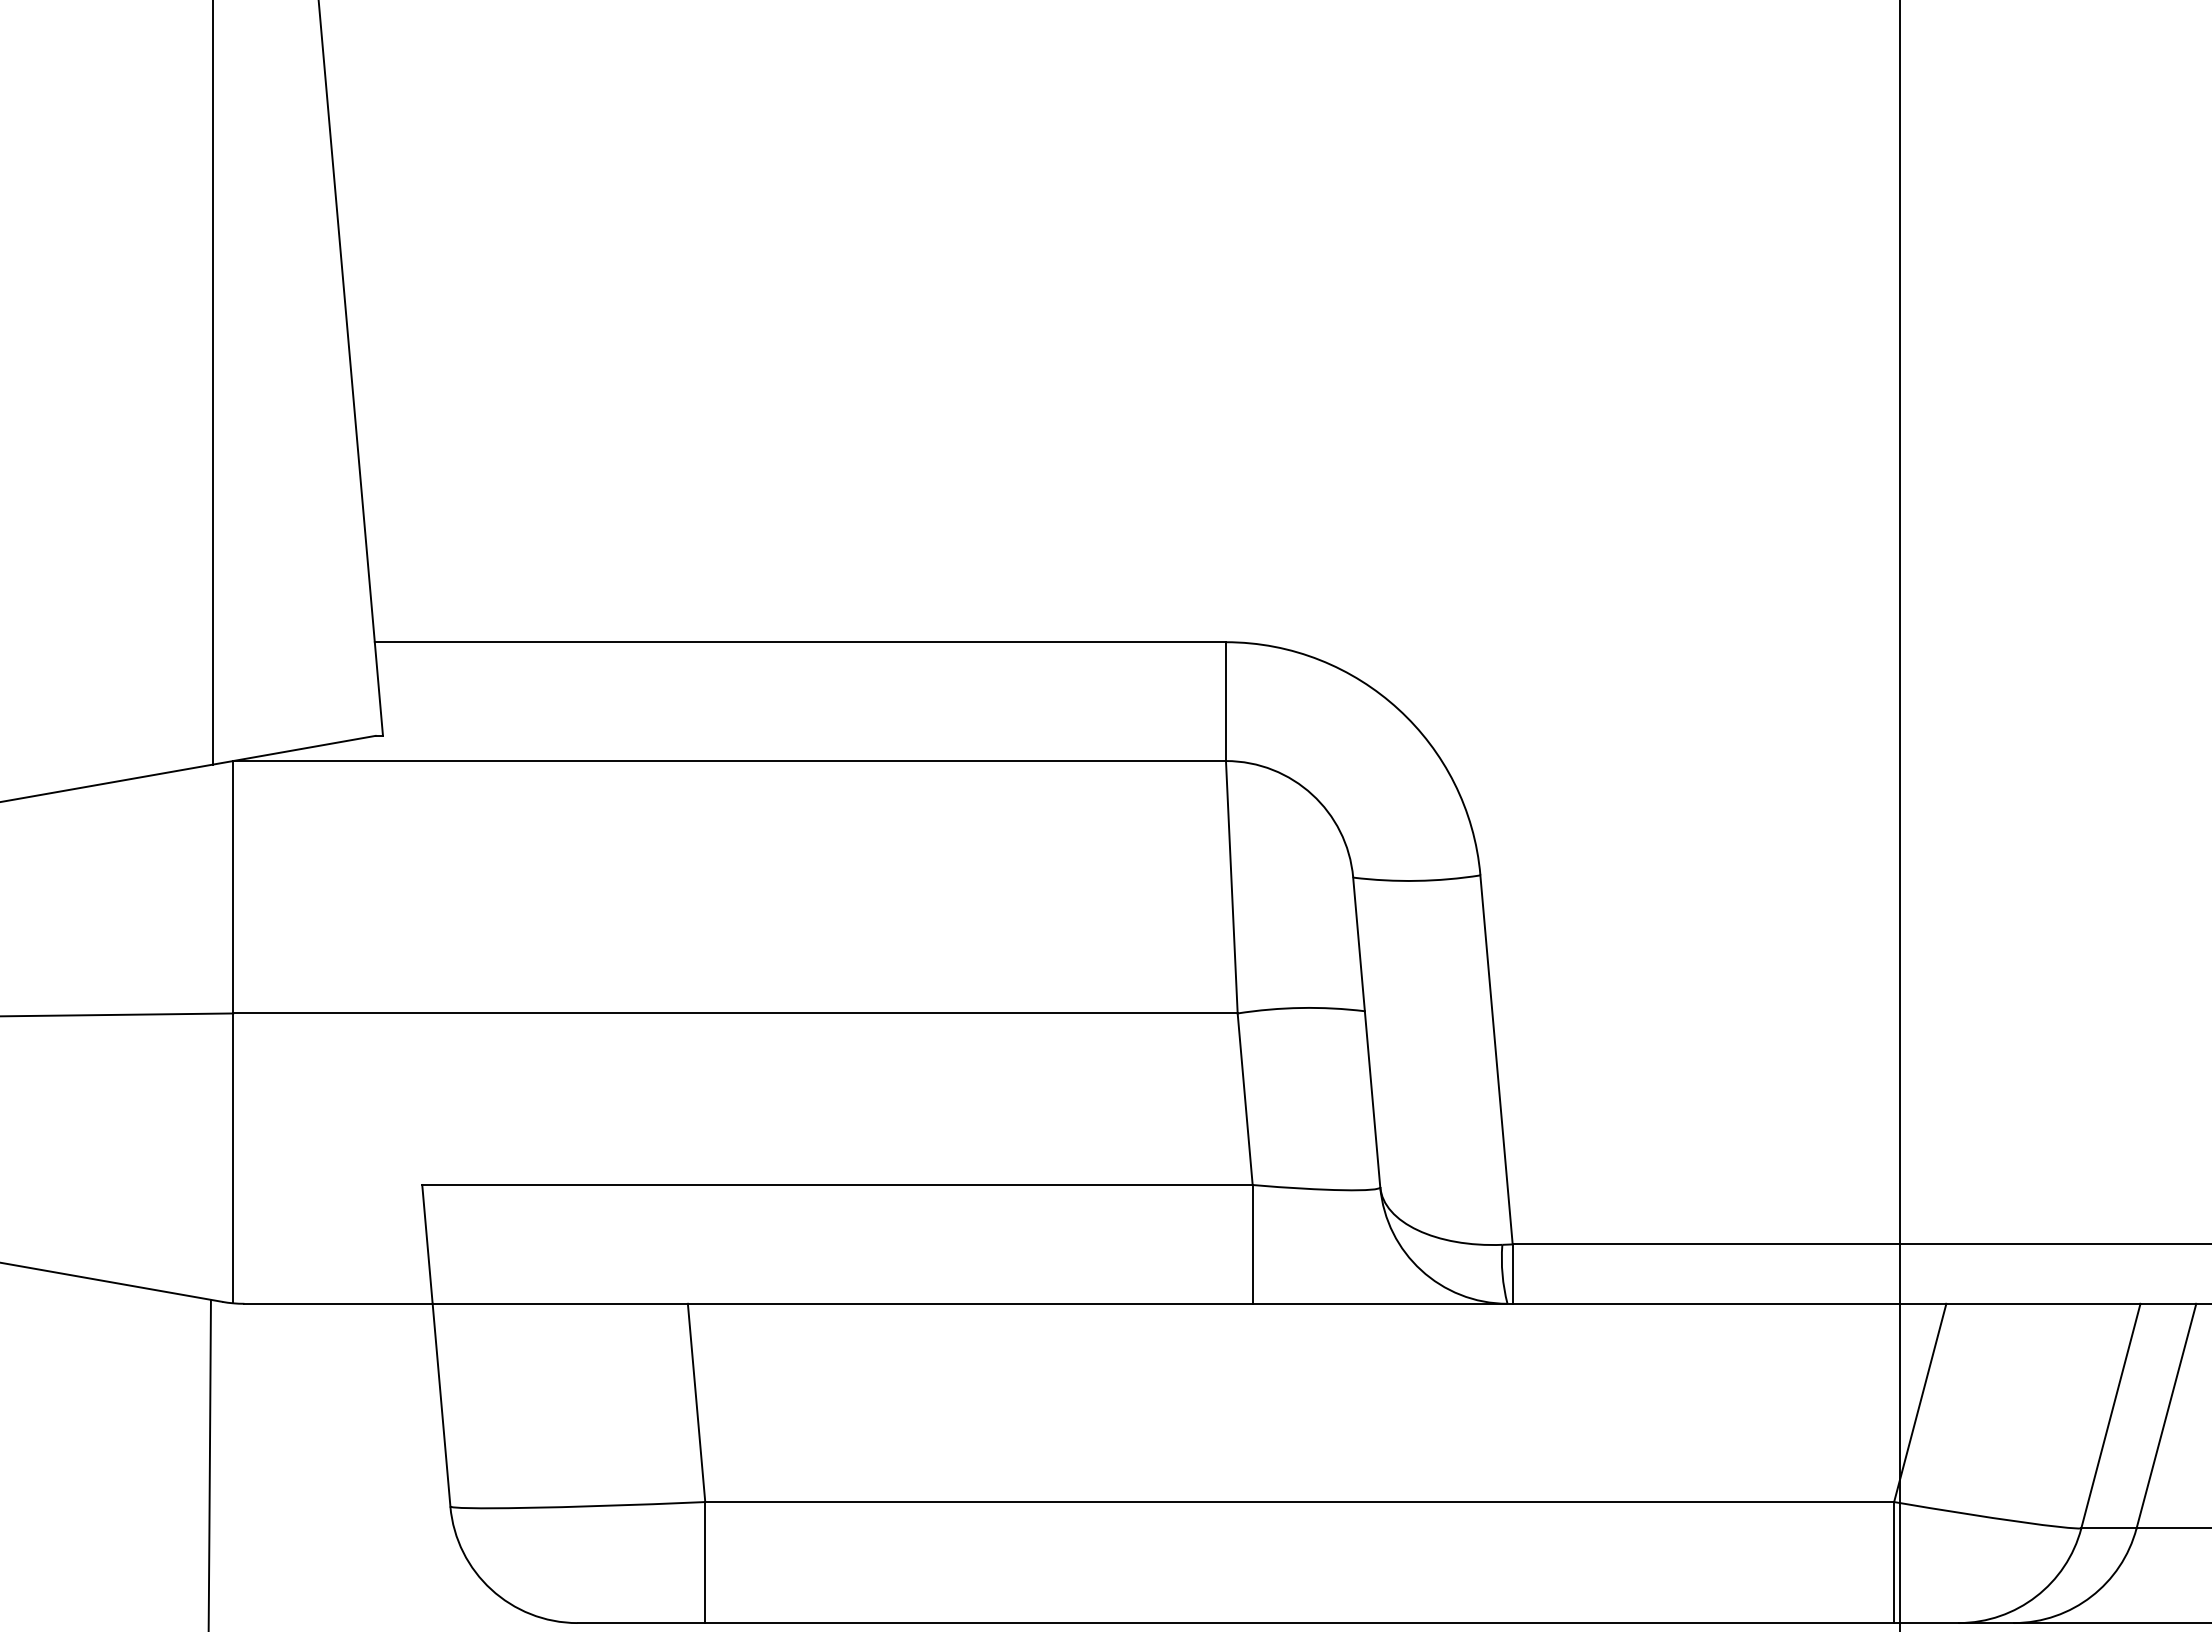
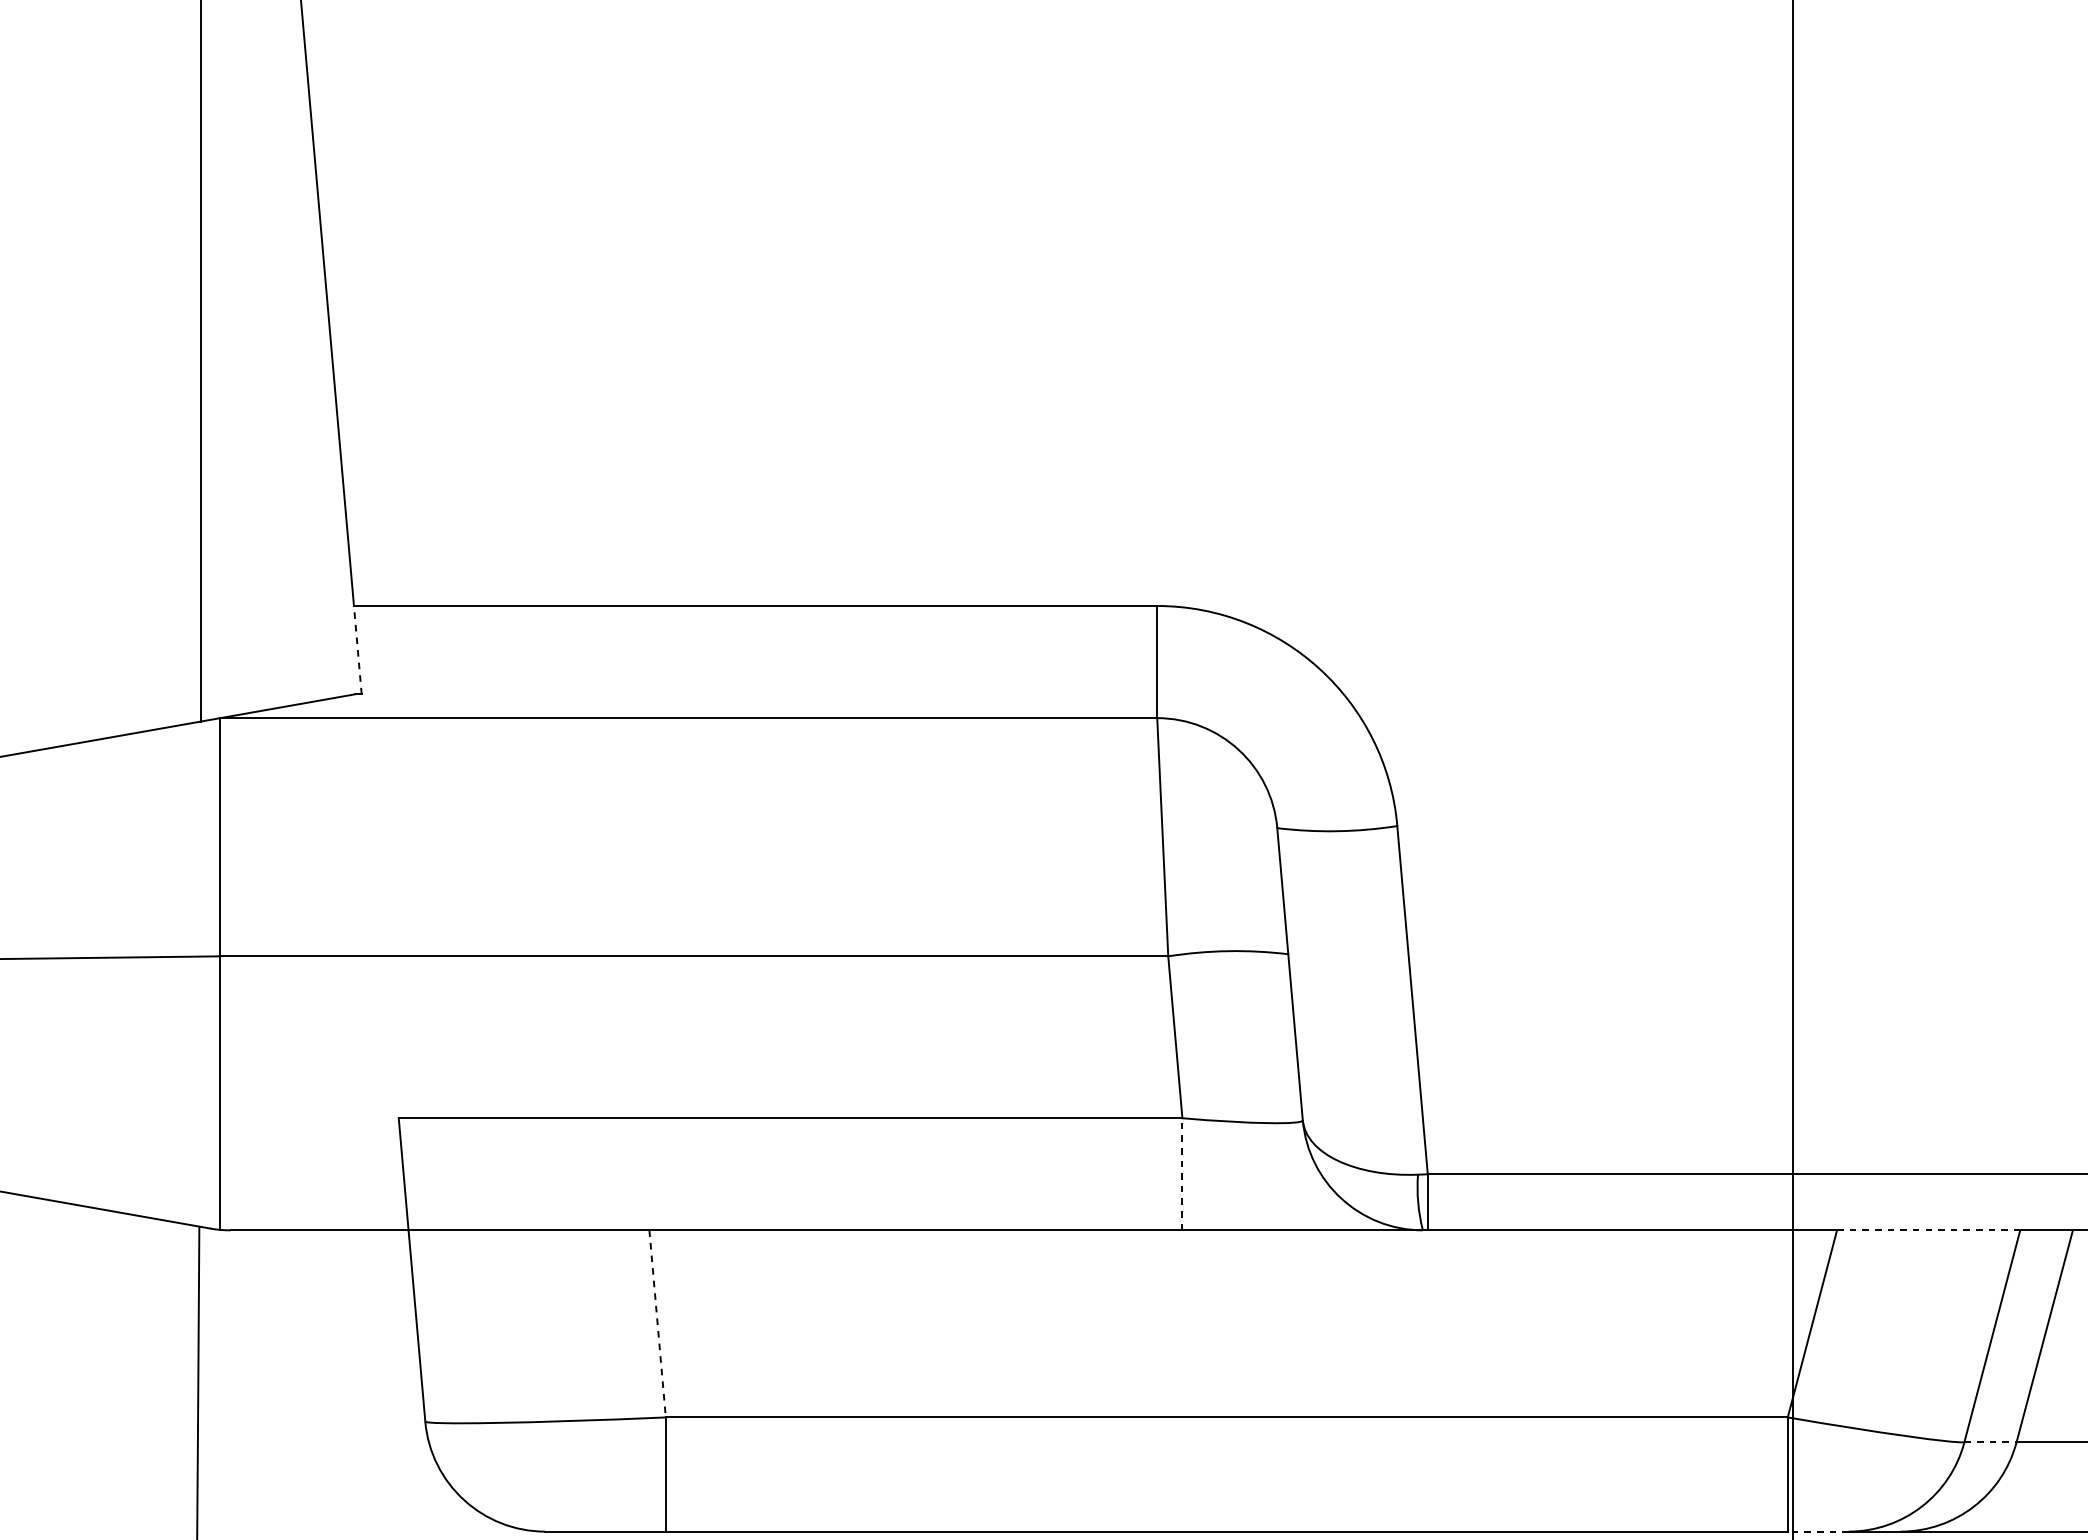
line: (378, 688) -> (357, 649), solid -> dashed
line: (1252, 1243) -> (1182, 1173), solid -> dashed
line: (2043, 1303) -> (1928, 1230), solid -> dashed
line: (696, 1403) -> (657, 1324), solid -> dashed
line: (2108, 1528) -> (1990, 1442), solid -> dashed
line: (1925, 1623) -> (1817, 1532), solid -> dashed

